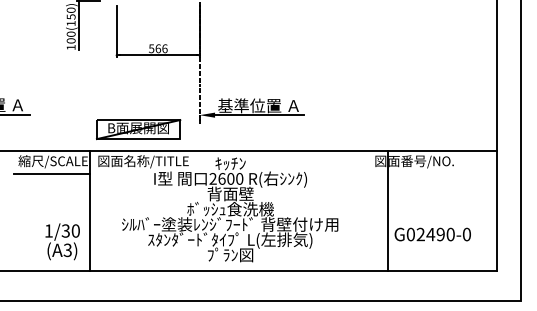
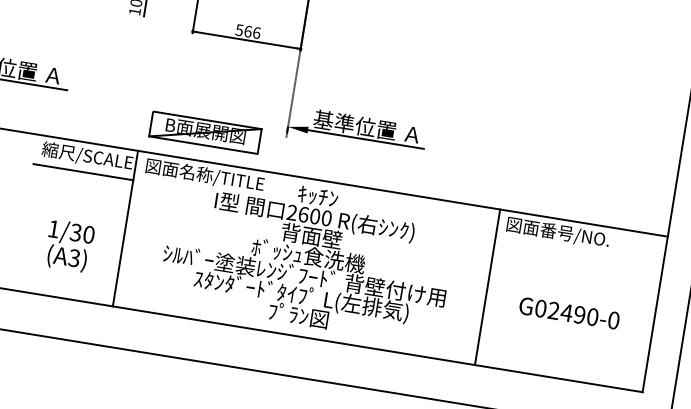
line: (388, 210) -> (487, 286), moved
text: (432, 234) -> (569, 313), moved
text: (62, 241) -> (69, 245), moved

